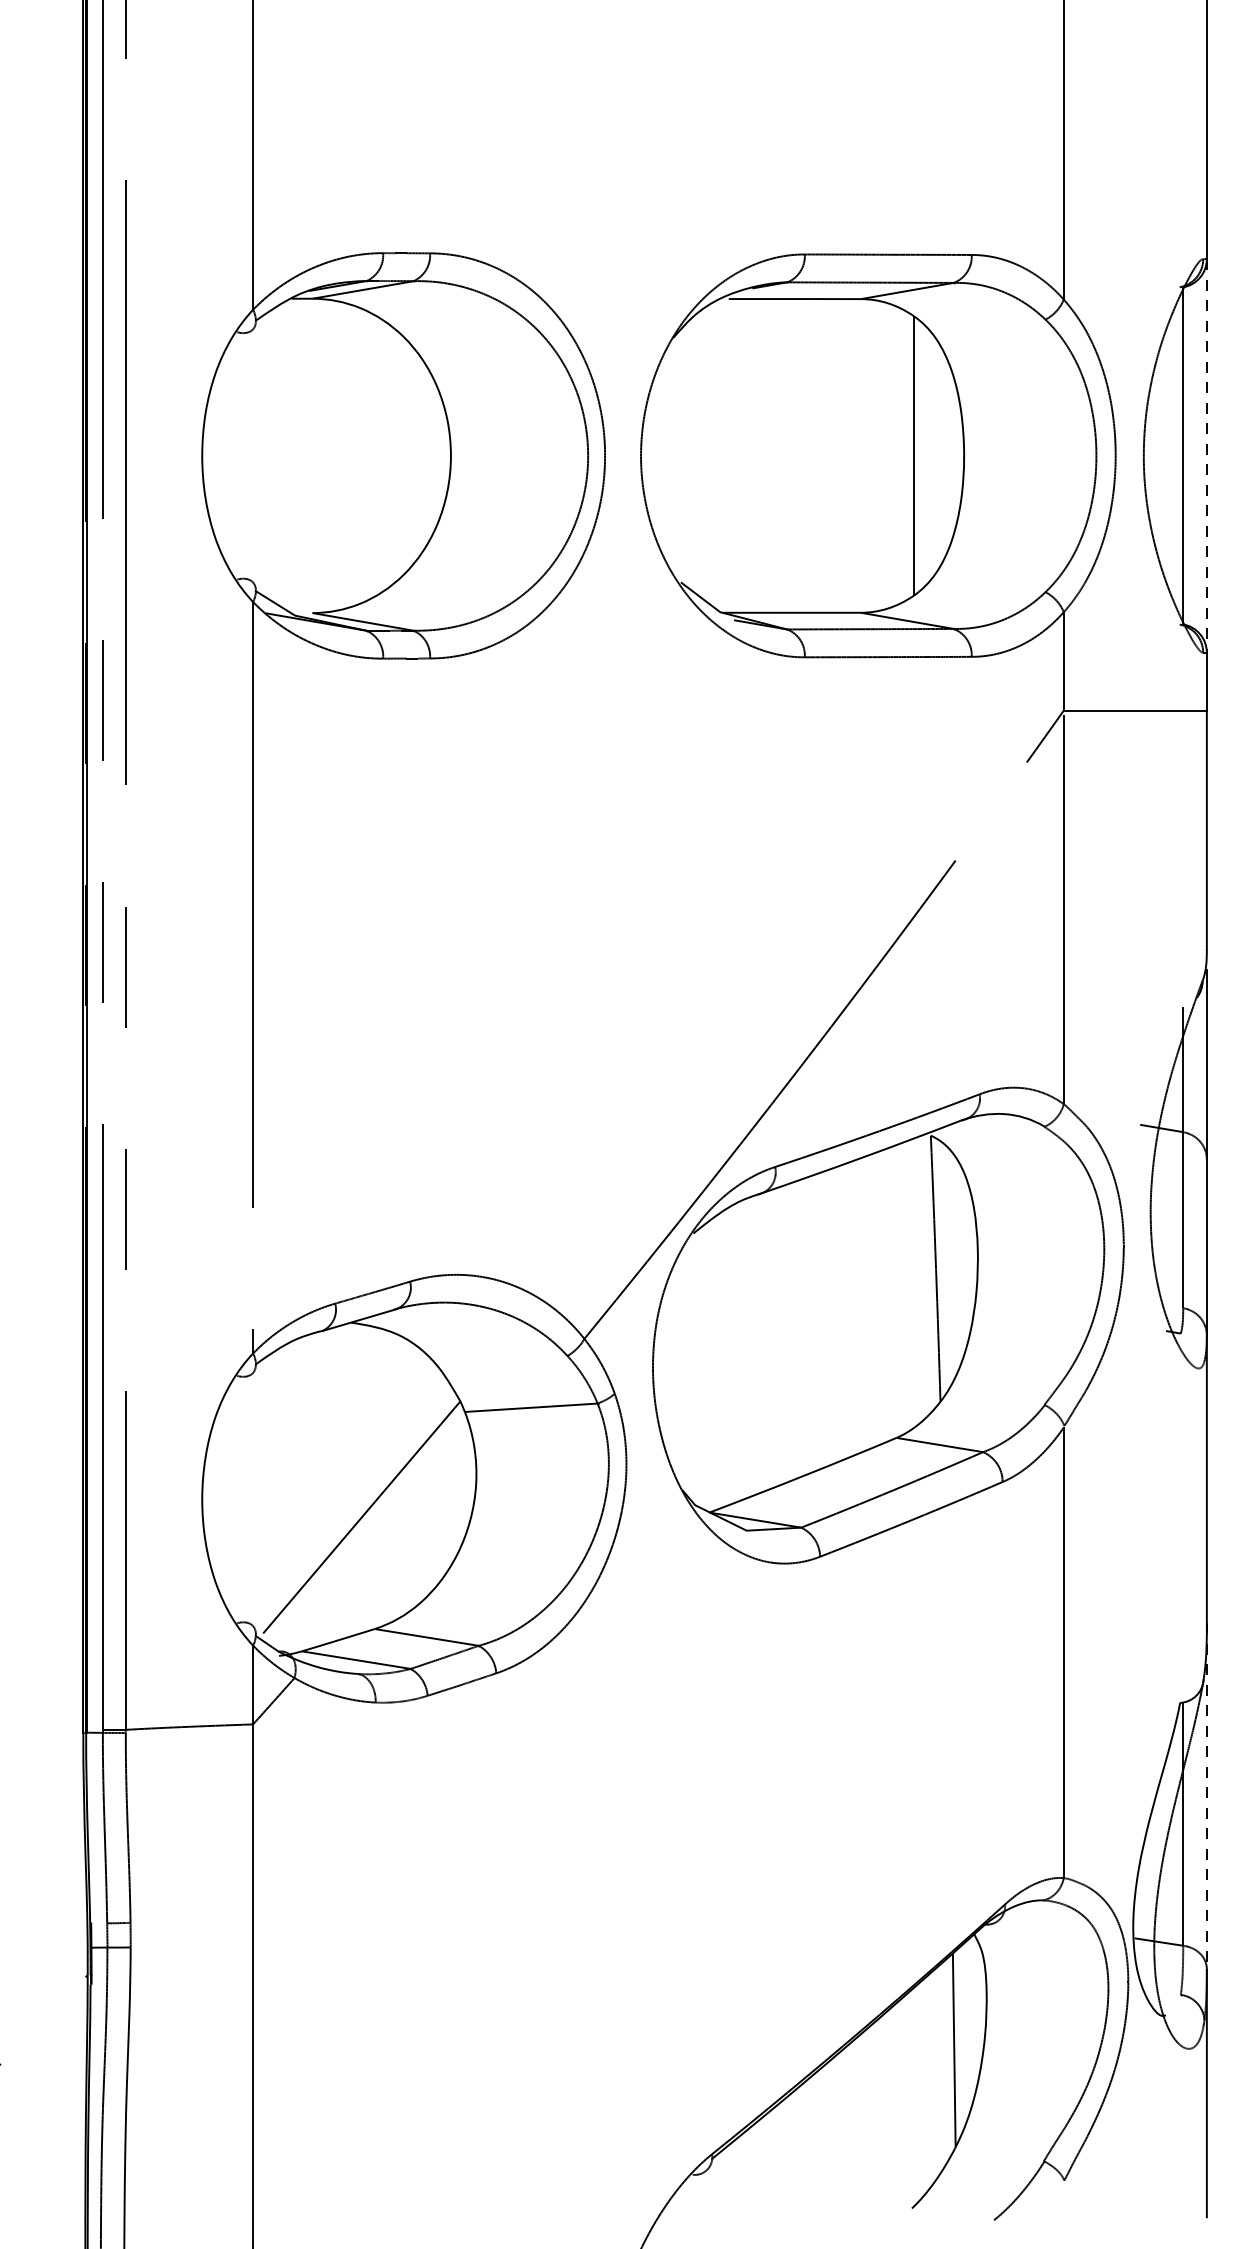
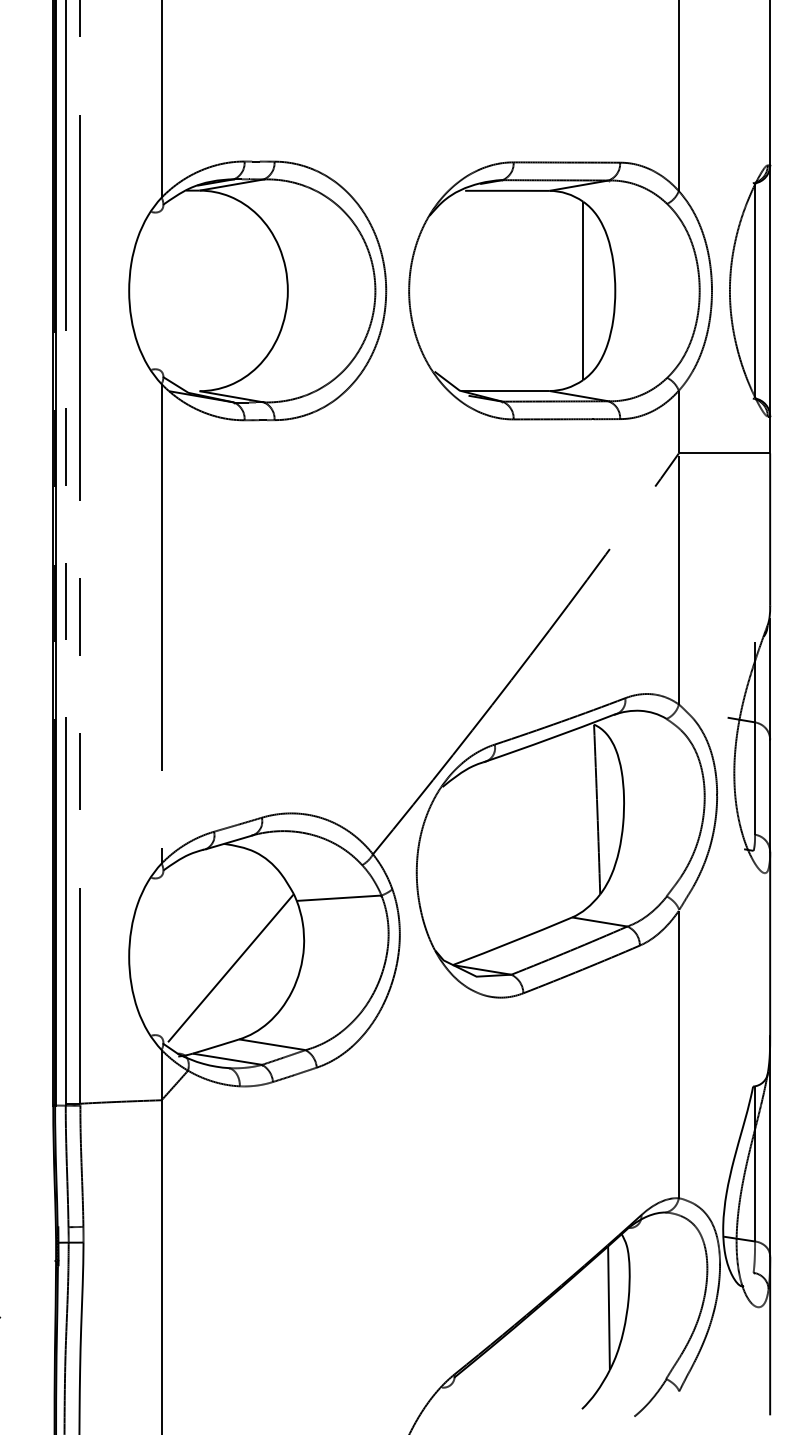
line: (1207, 455) -> (770, 290), dashed -> solid
line: (1207, 1796) -> (770, 1146), dashed -> solid

